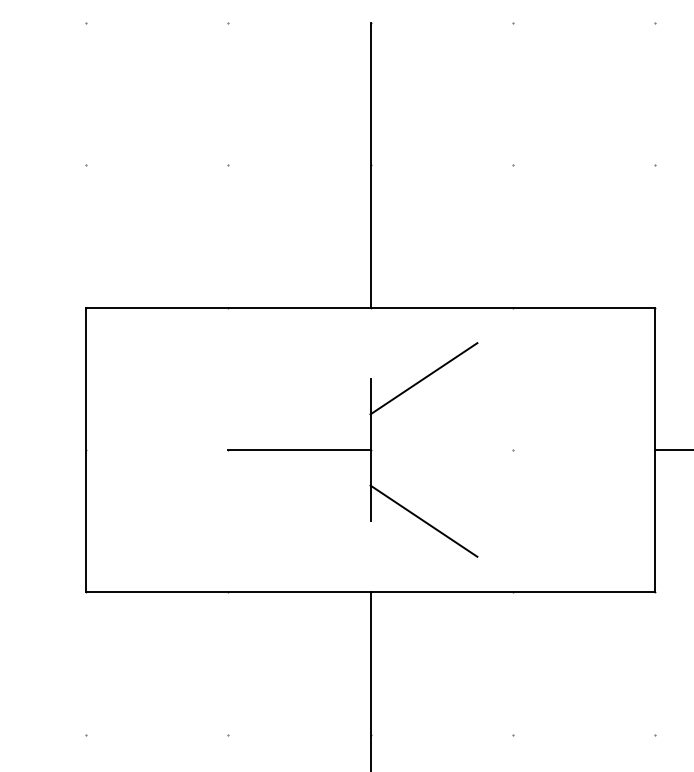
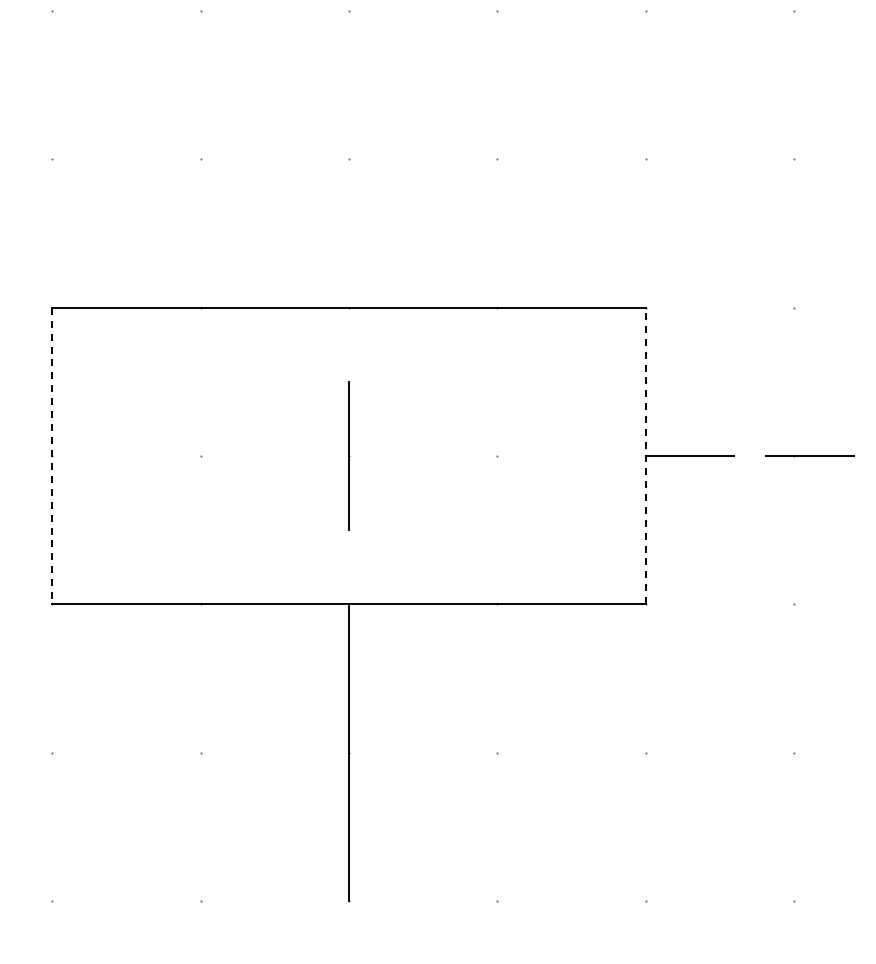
line: (371, 165) -> (349, 159), removed
line: (423, 378) -> (404, 381), removed
line: (655, 449) -> (645, 455), solid -> dashed
line: (85, 450) -> (52, 456), solid -> dashed
line: (298, 450) -> (274, 456), removed
line: (423, 521) -> (404, 530), removed

